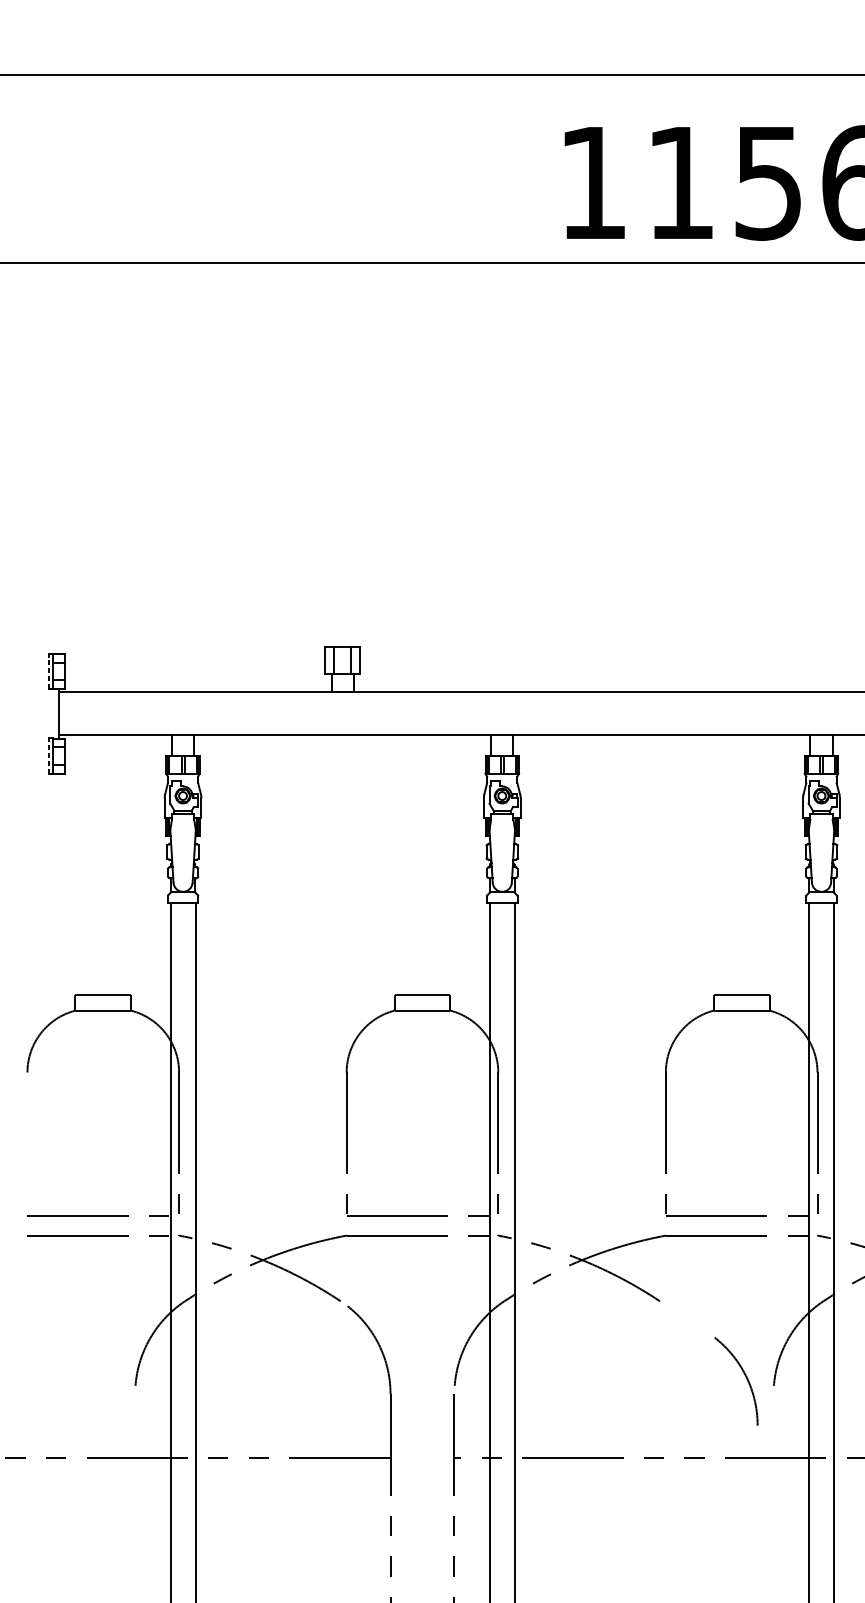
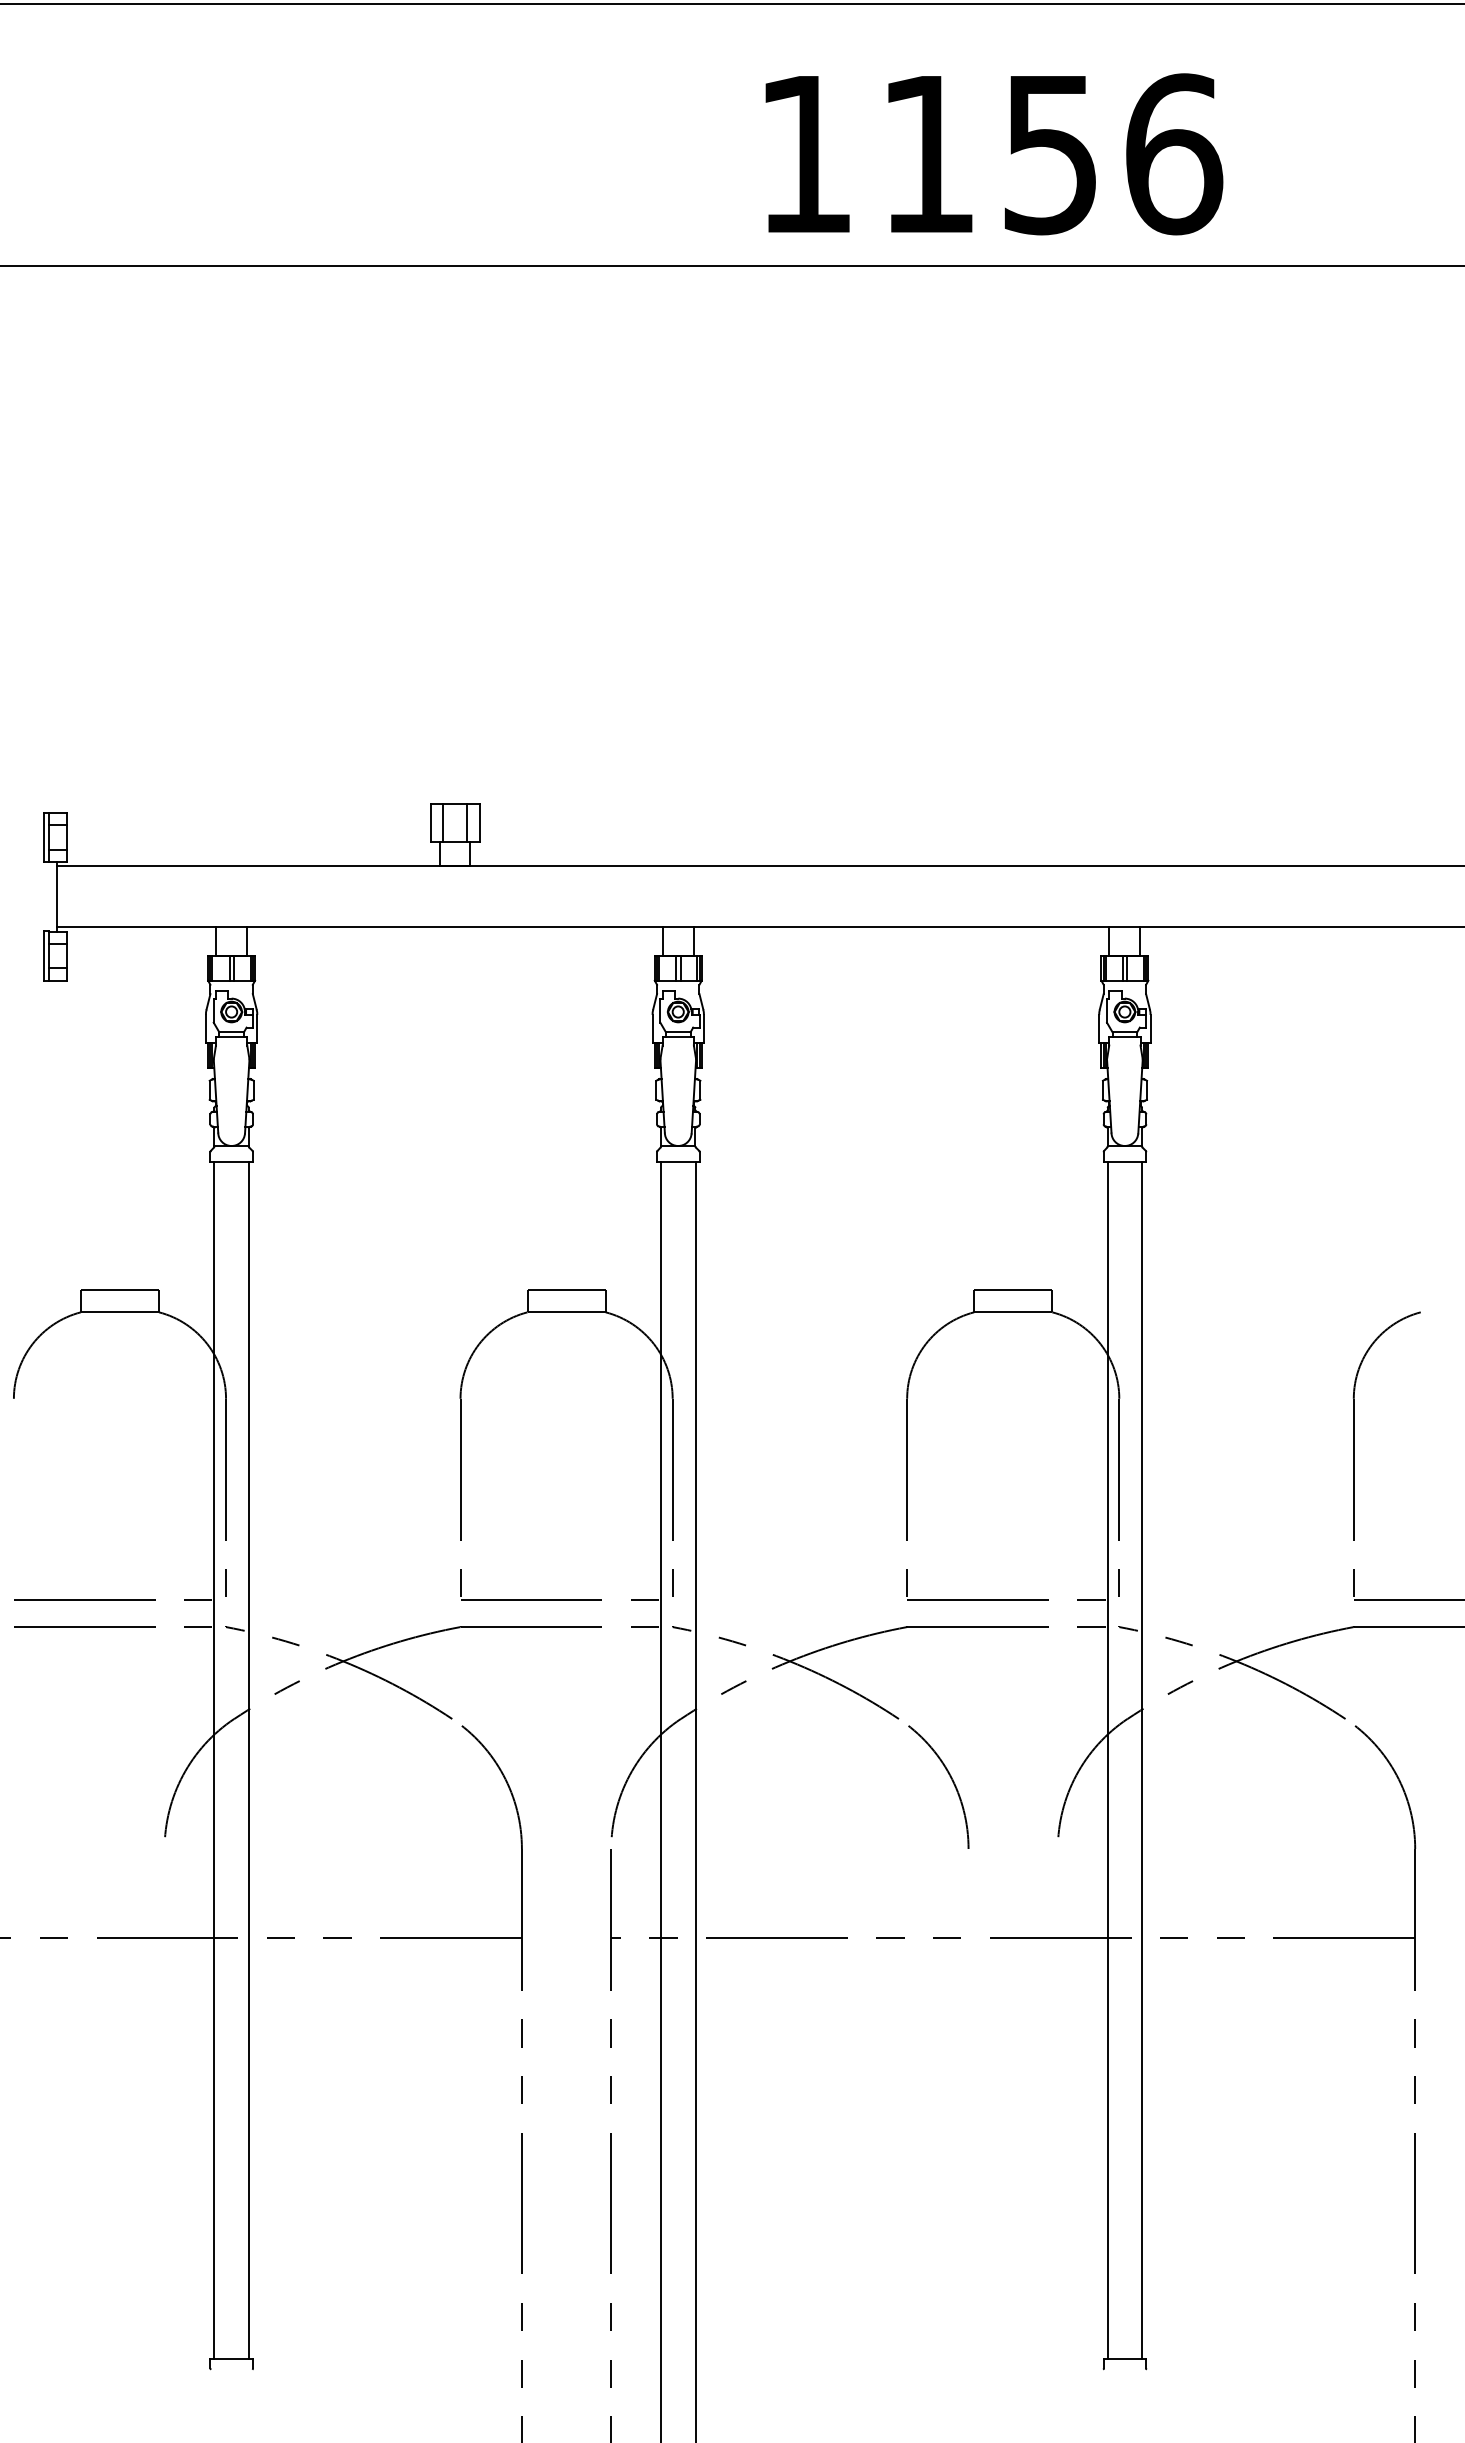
line: (49, 671) -> (44, 837), dashed -> solid
line: (49, 755) -> (44, 955), dashed -> solid
arc: (745, 1376) -> (951, 1780), moved

